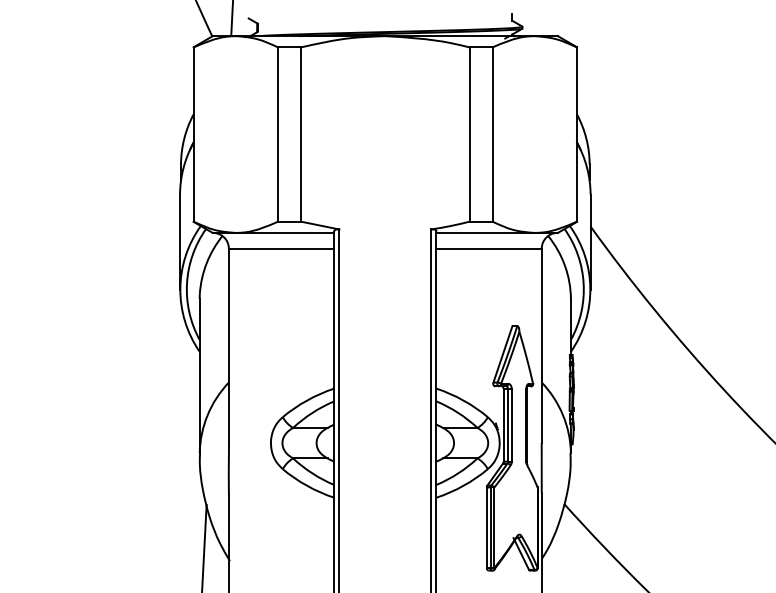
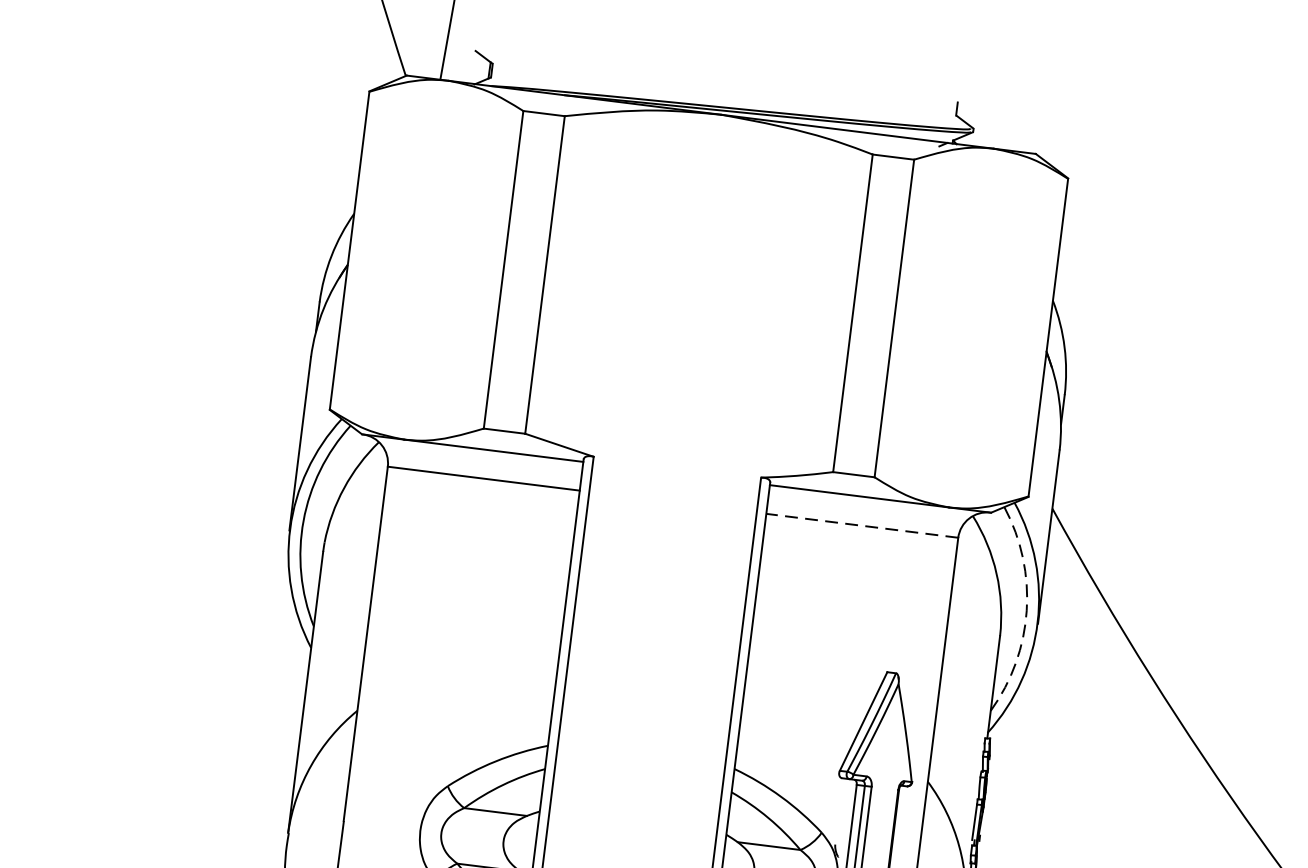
line: (489, 248) -> (863, 525), solid -> dashed
arc: (583, 283) -> (1026, 610), solid -> dashed

